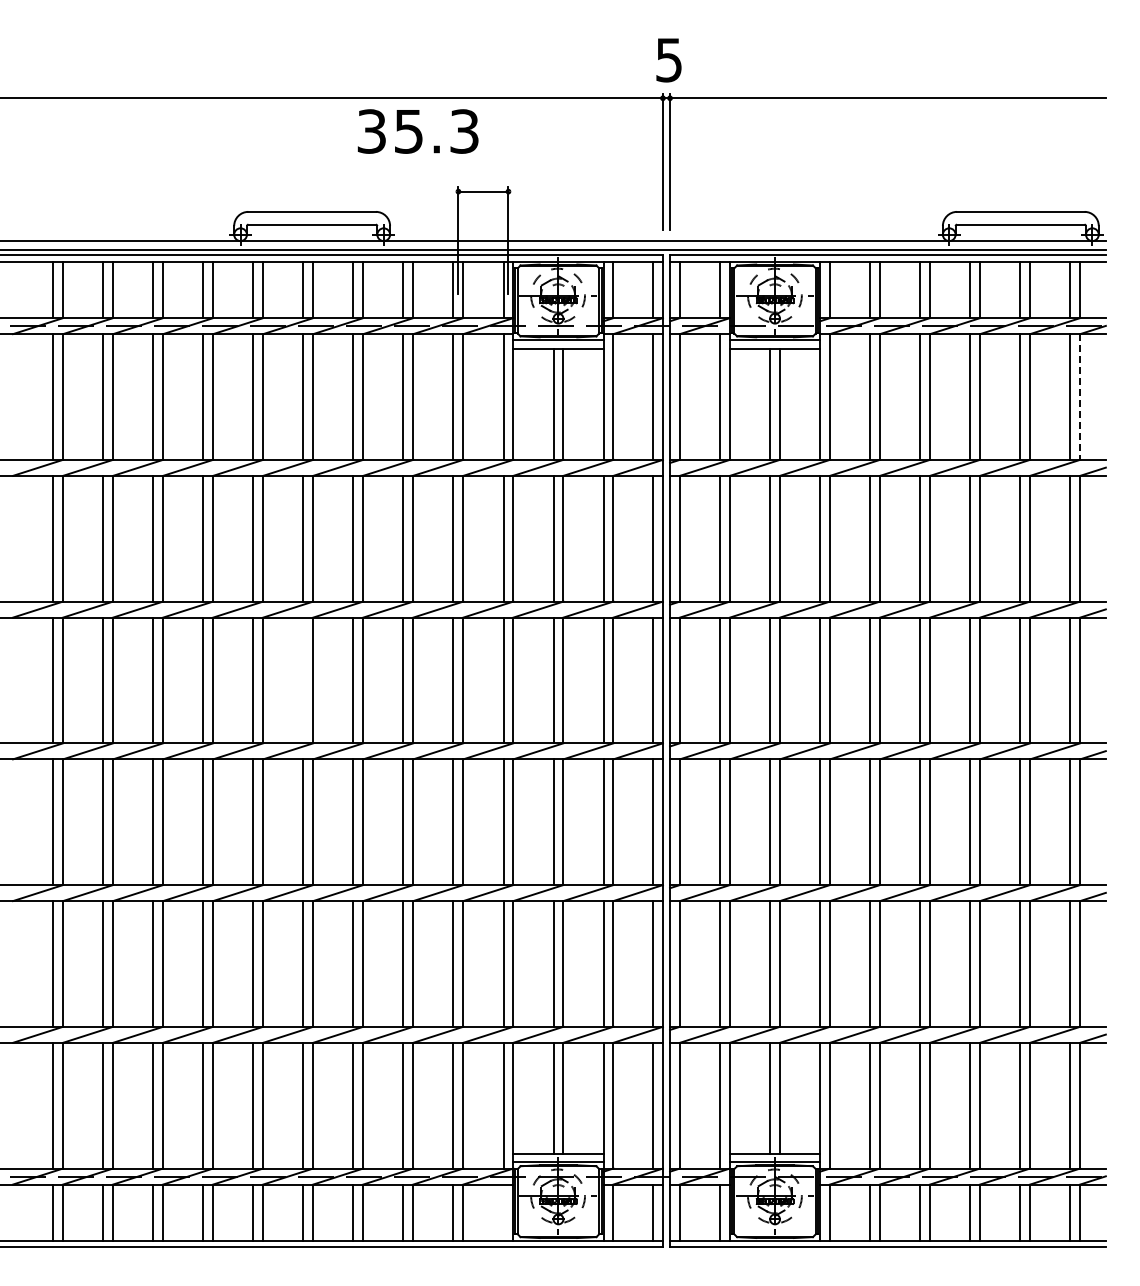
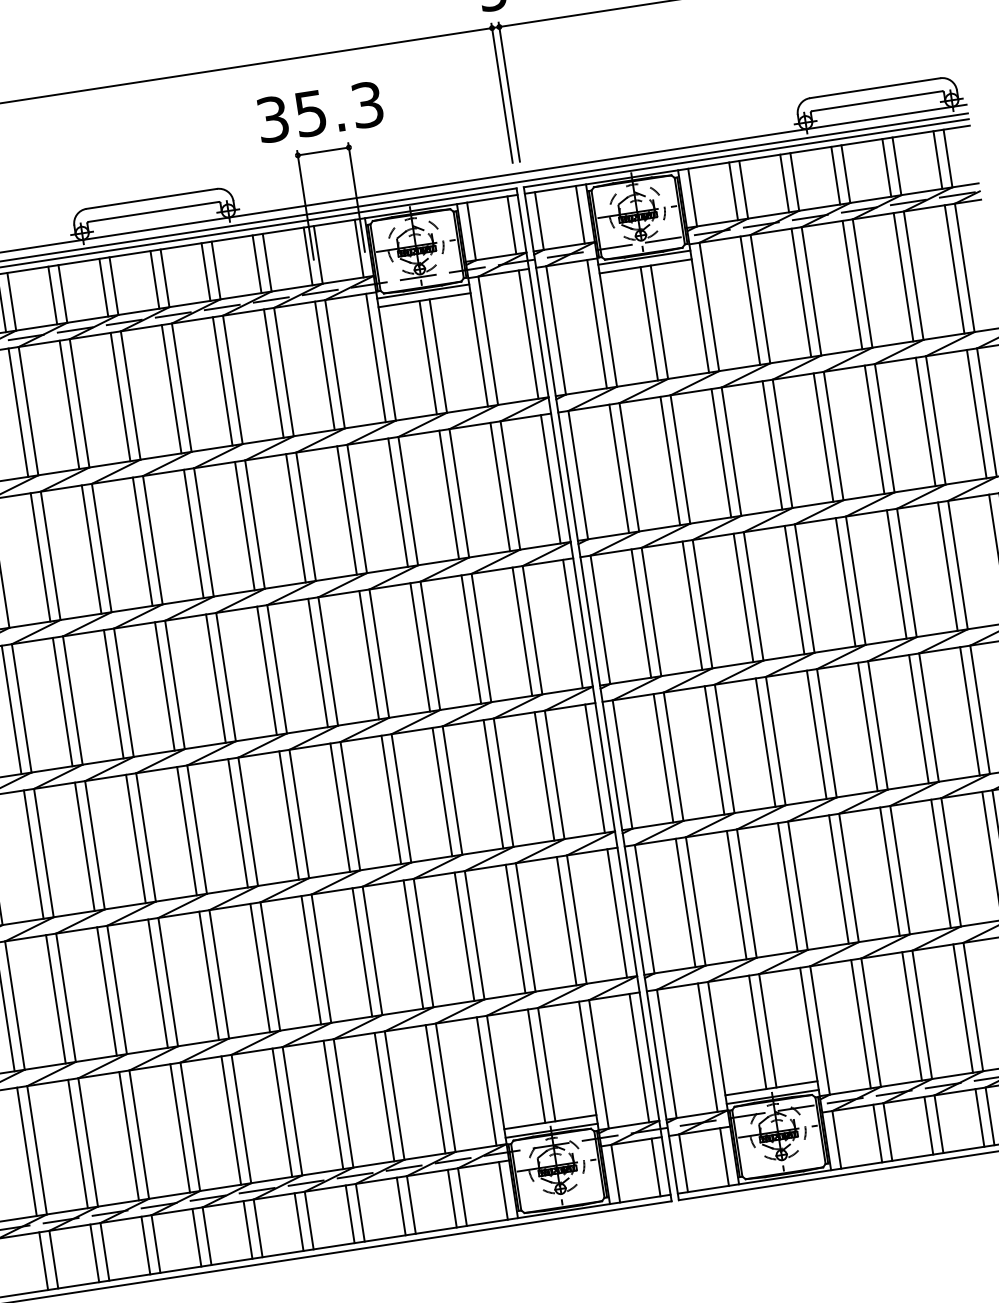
text: (417, 131) -> (319, 112), moved
line: (1080, 396) -> (964, 267), dashed -> solid
line: (303, 680) -> (216, 678), added
line: (503, 1212) -> (503, 1190), added

